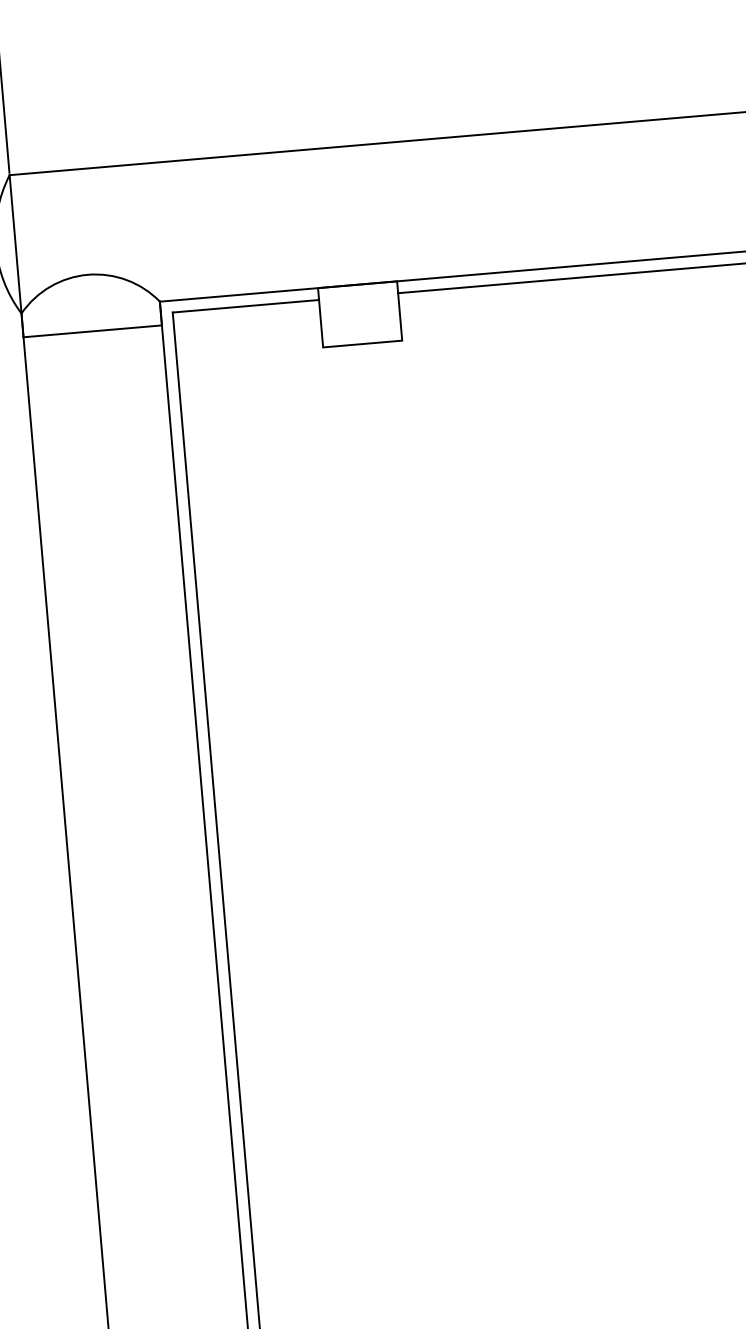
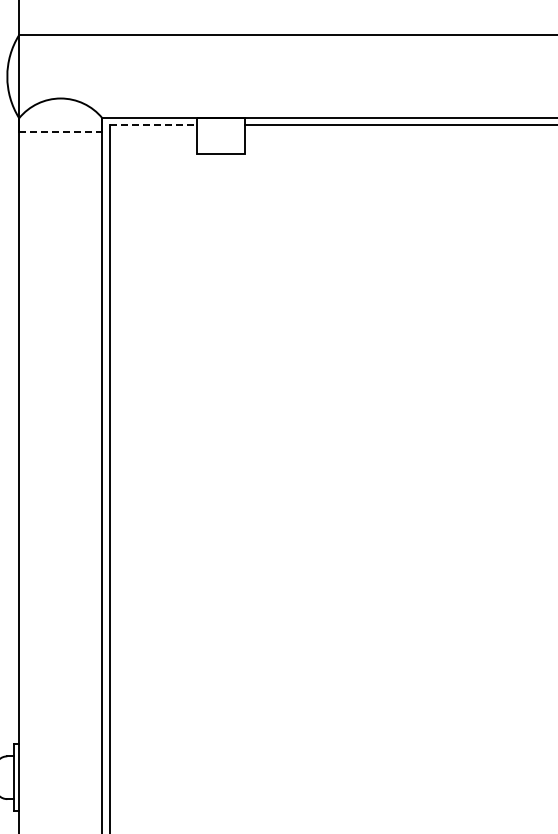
line: (245, 306) -> (153, 125), solid -> dashed
line: (92, 331) -> (60, 132), solid -> dashed

